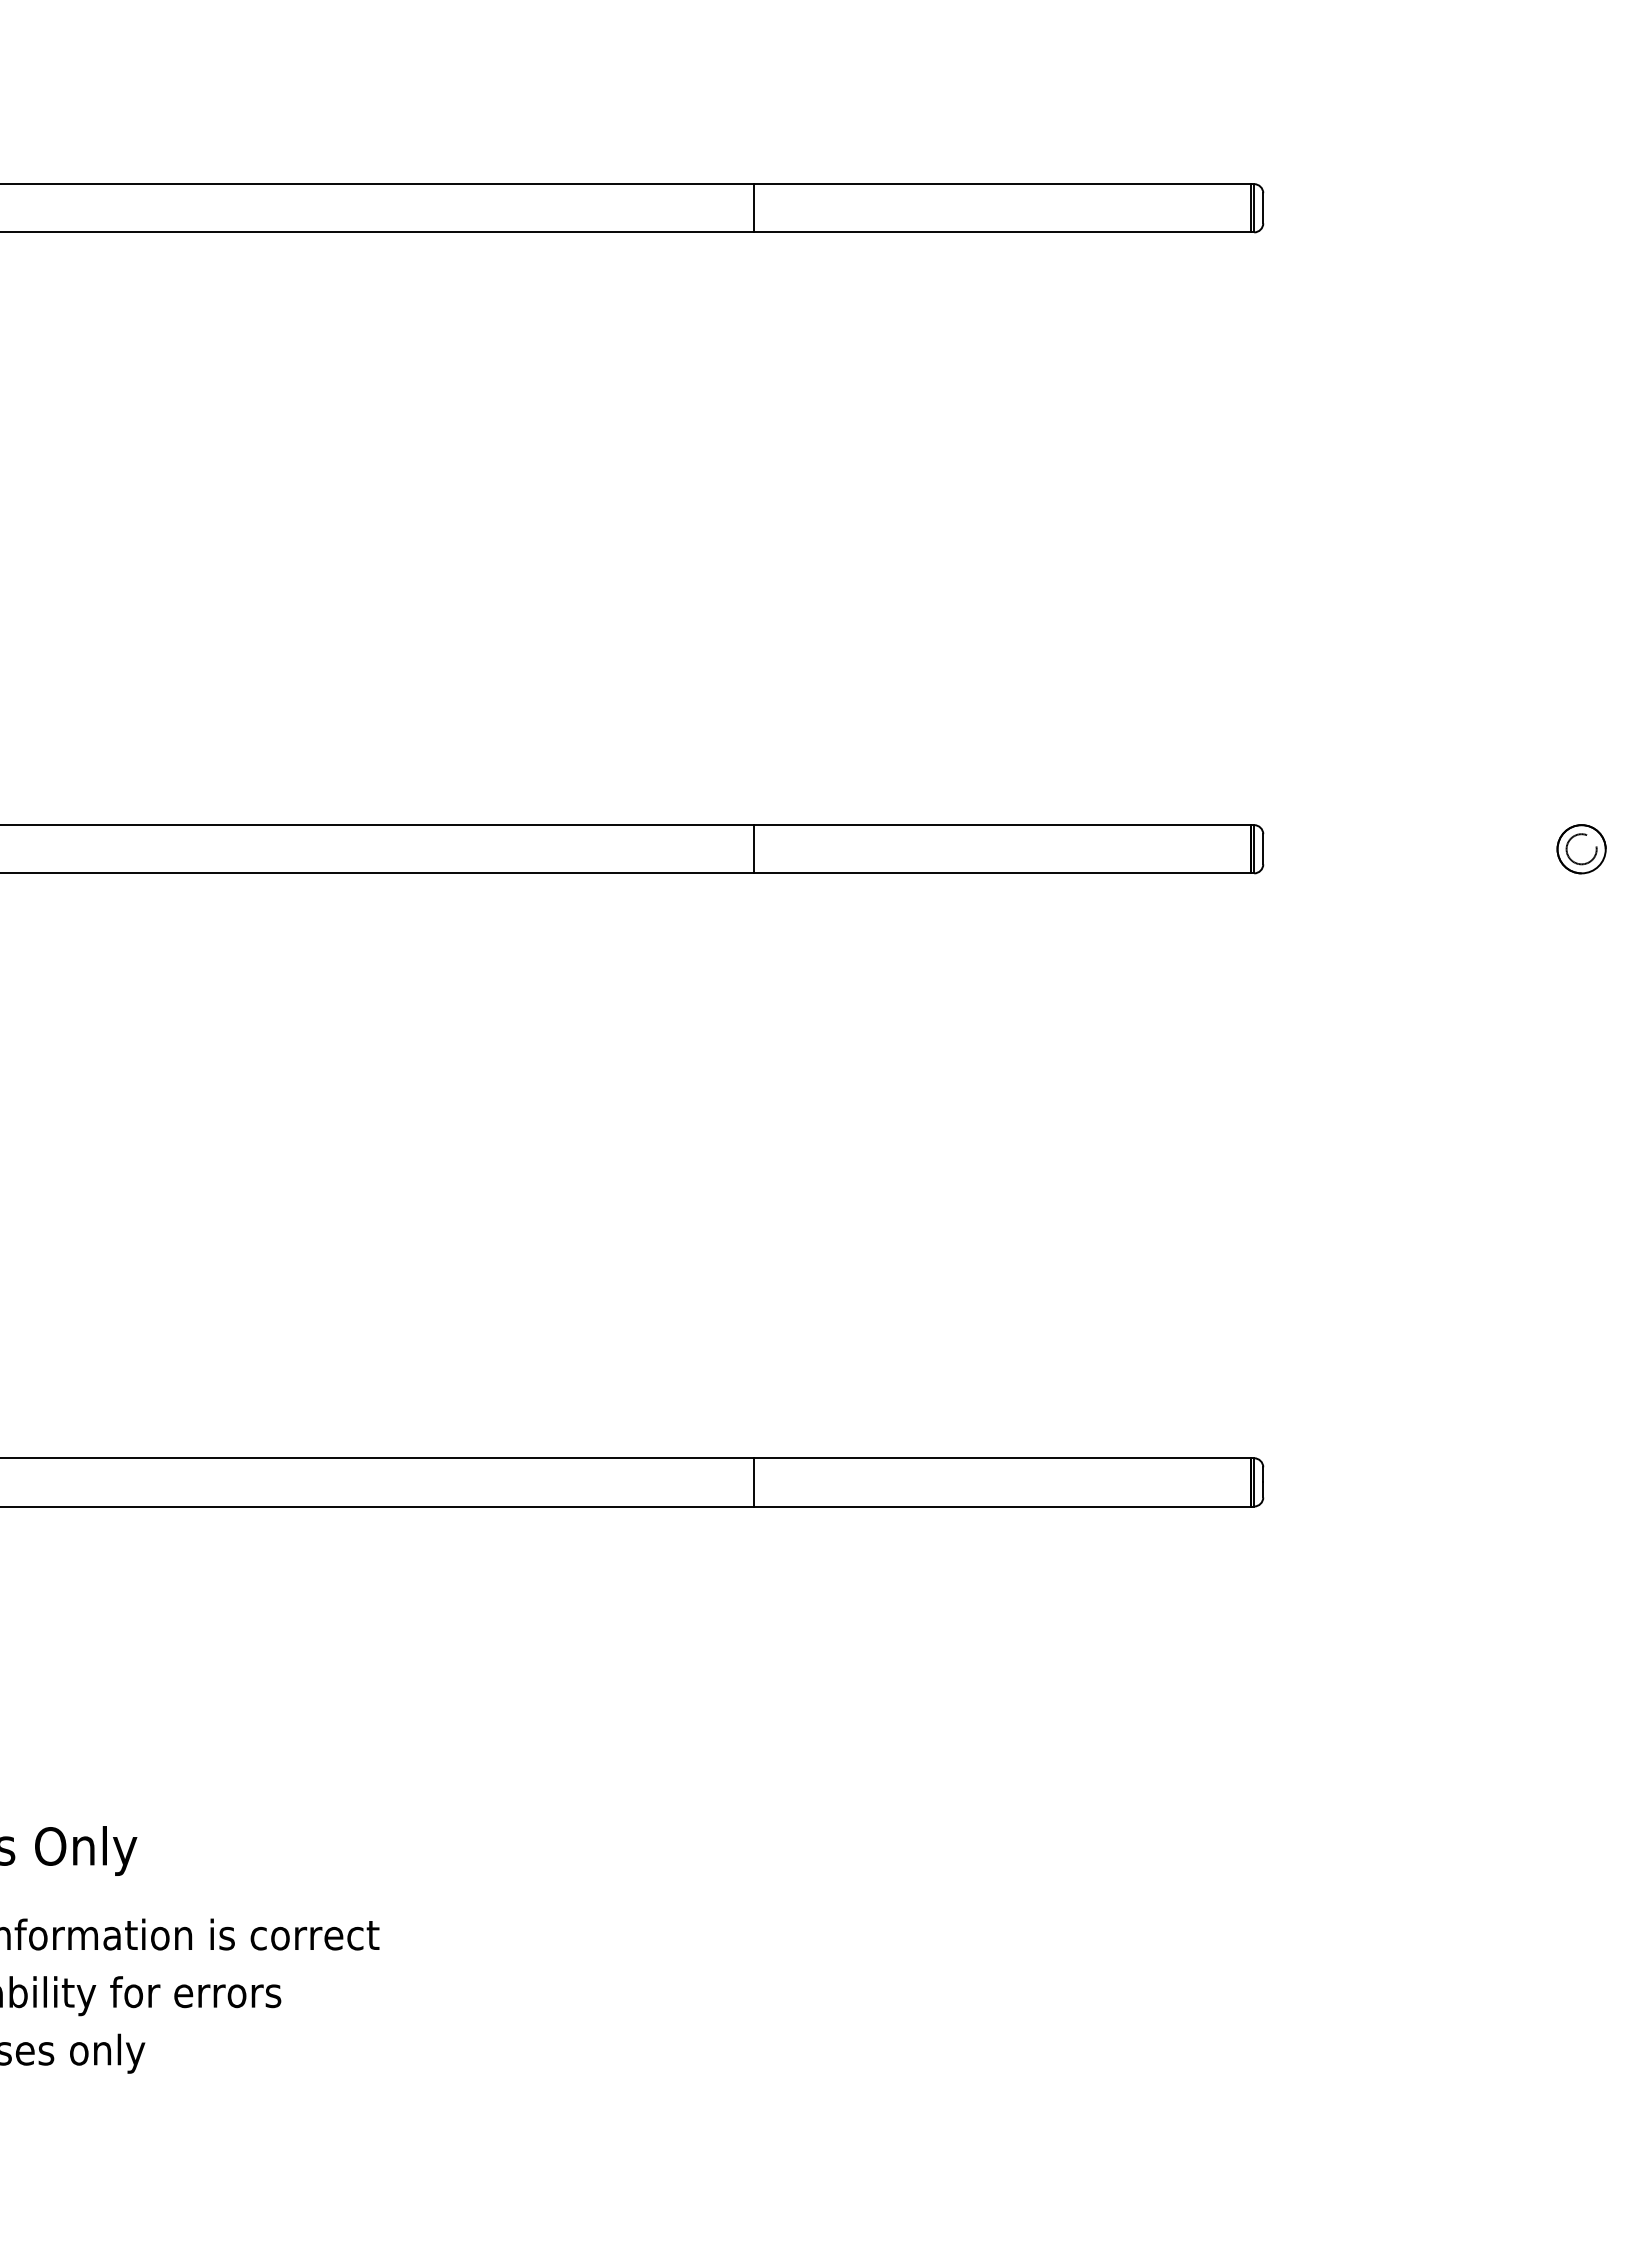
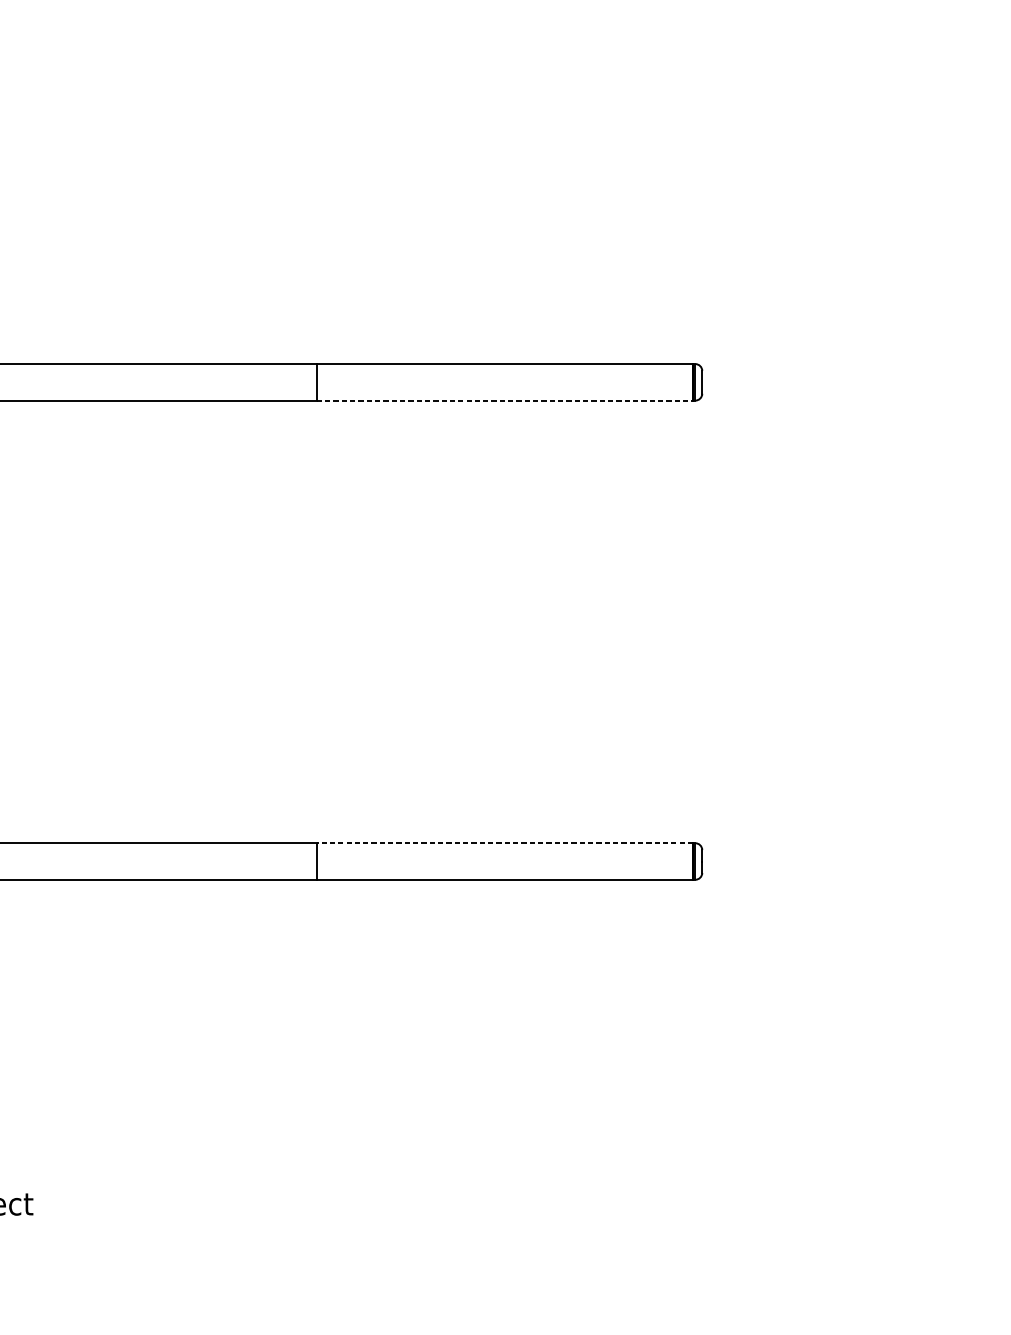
part: (1581, 849) -> (943, 382), removed
line: (1002, 873) -> (504, 400), solid -> dashed
line: (1002, 1458) -> (504, 843), solid -> dashed

